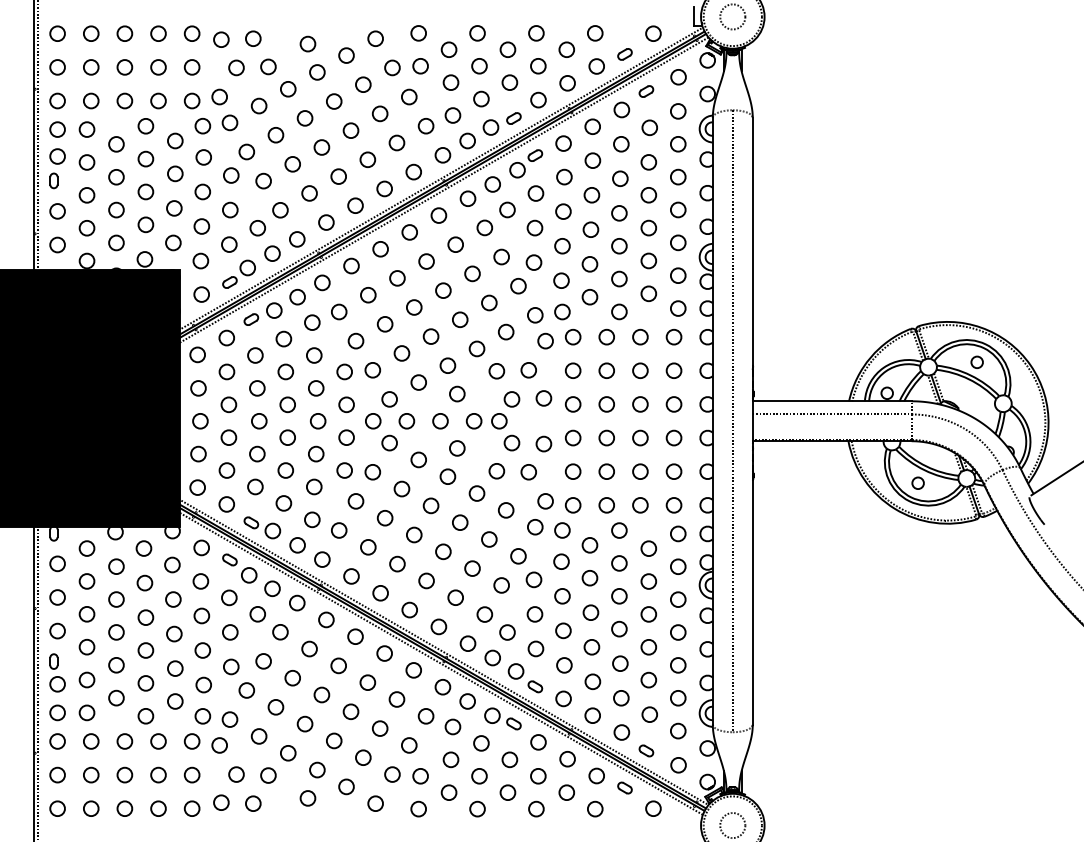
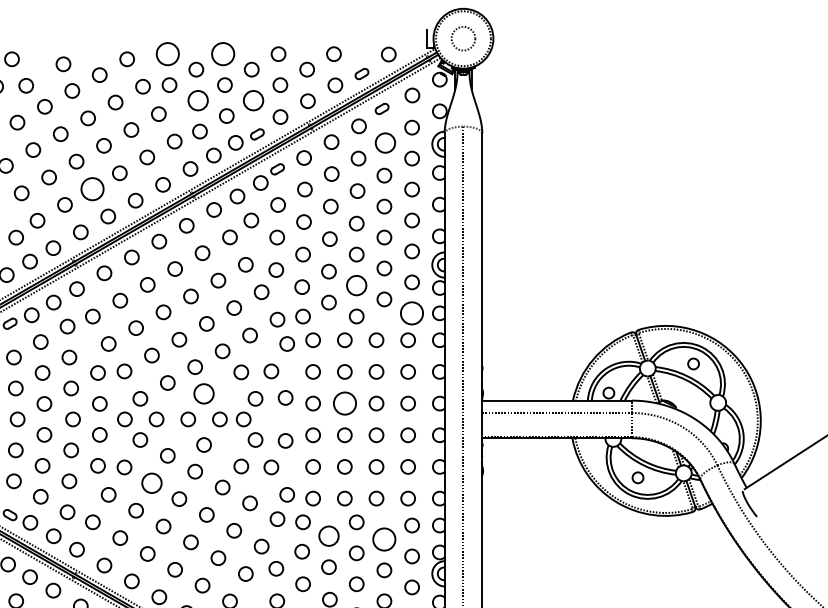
circle: (418, 33) -> (167, 54), size x1.6
circle: (477, 33) -> (223, 54), size x1.6
circle: (450, 82) -> (197, 100), size x1.4
circle: (509, 82) -> (253, 100), size x1.4
circle: (649, 127) -> (385, 142), size x1.4
circle: (338, 176) -> (92, 188), size x1.6
circle: (619, 278) -> (356, 285), size x1.4
circle: (678, 308) -> (412, 313), size x1.6
circle: (457, 393) -> (204, 393), size x1.4
circle: (606, 404) -> (344, 403), size x1.6
circle: (401, 488) -> (151, 482), size x1.4
circle: (589, 545) -> (328, 536), size x1.4
circle: (648, 548) -> (384, 539), size x1.6

